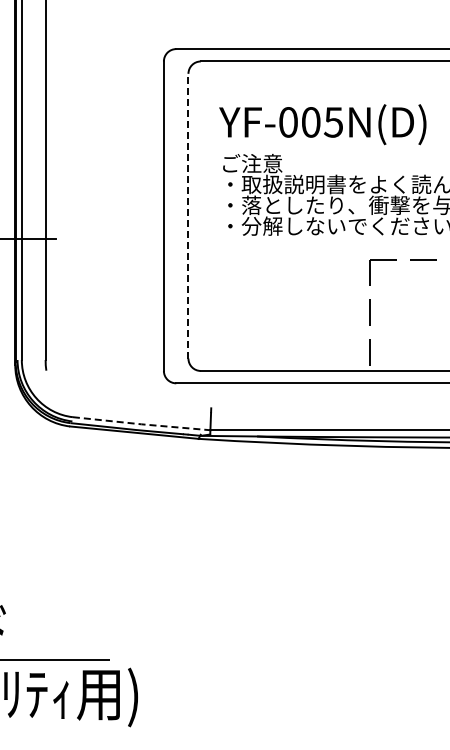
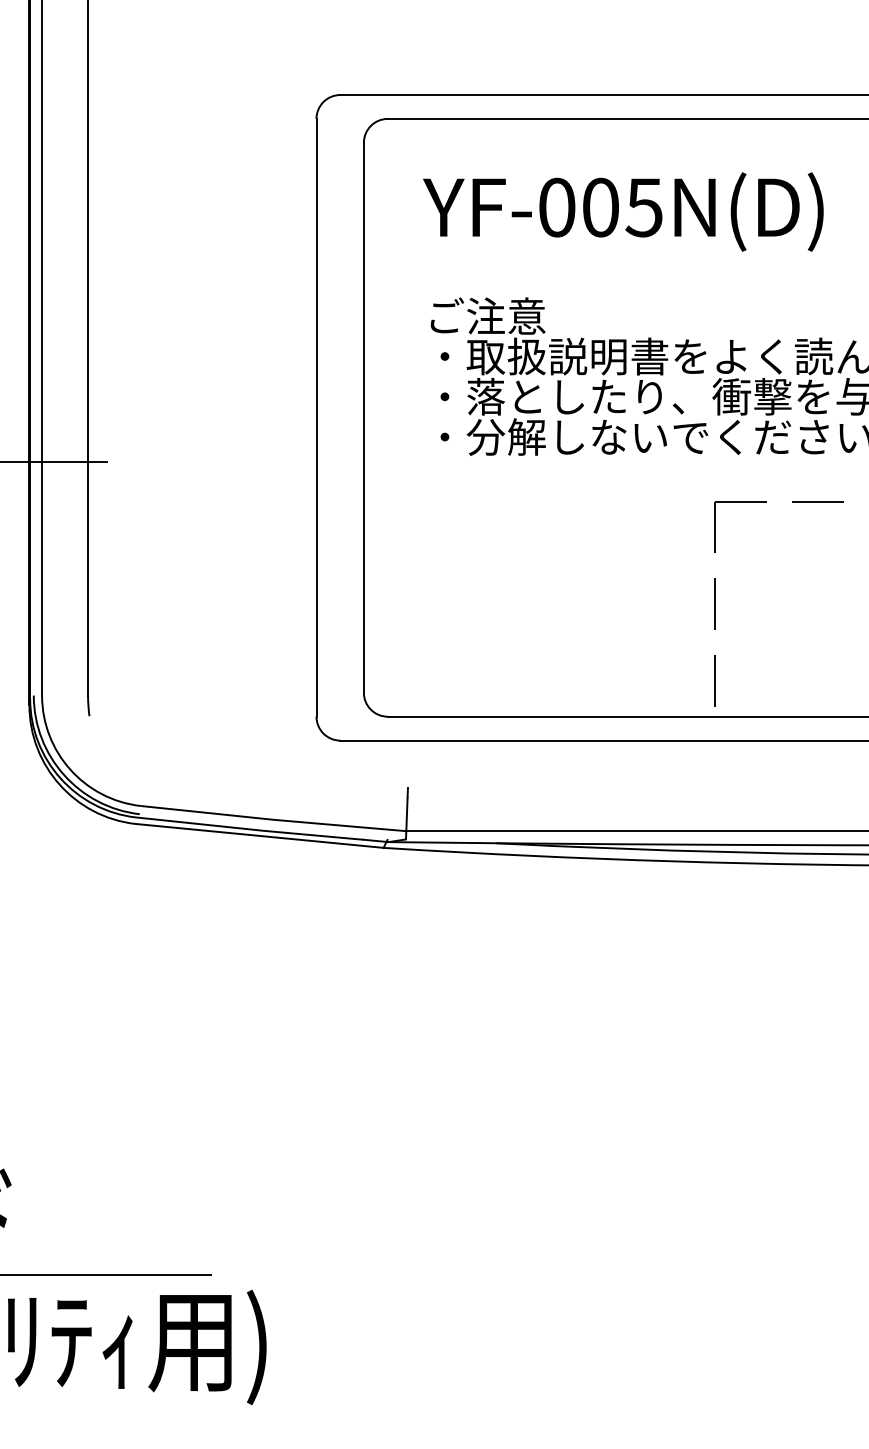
text: (322, 124) -> (622, 211), moved
line: (188, 215) -> (364, 416), dashed -> solid
line: (141, 424) -> (273, 820), dashed -> solid

